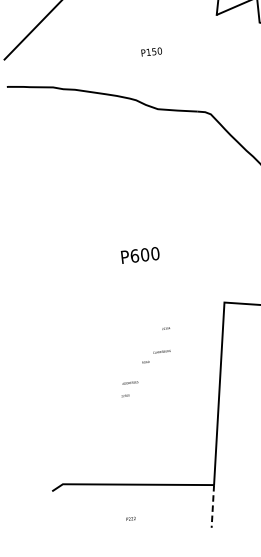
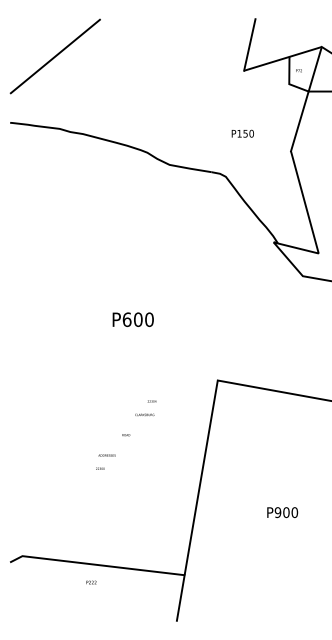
text: (151, 51) -> (242, 133), moved
text: (161, 351) -> (144, 414), moved
line: (212, 506) -> (180, 598), dashed -> solid
text: (131, 518) -> (91, 582), moved

